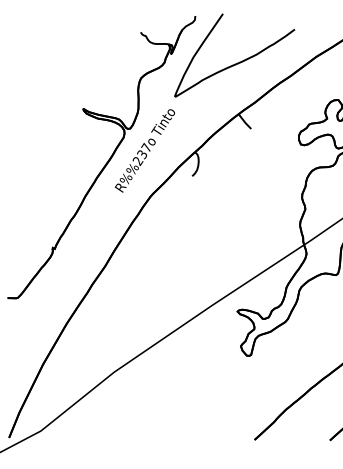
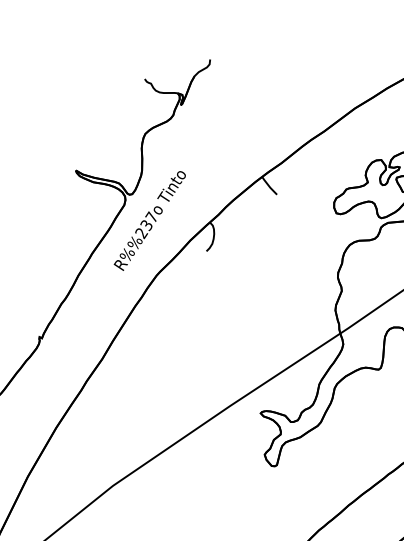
curve: (237, 62) -> (260, 115), removed

